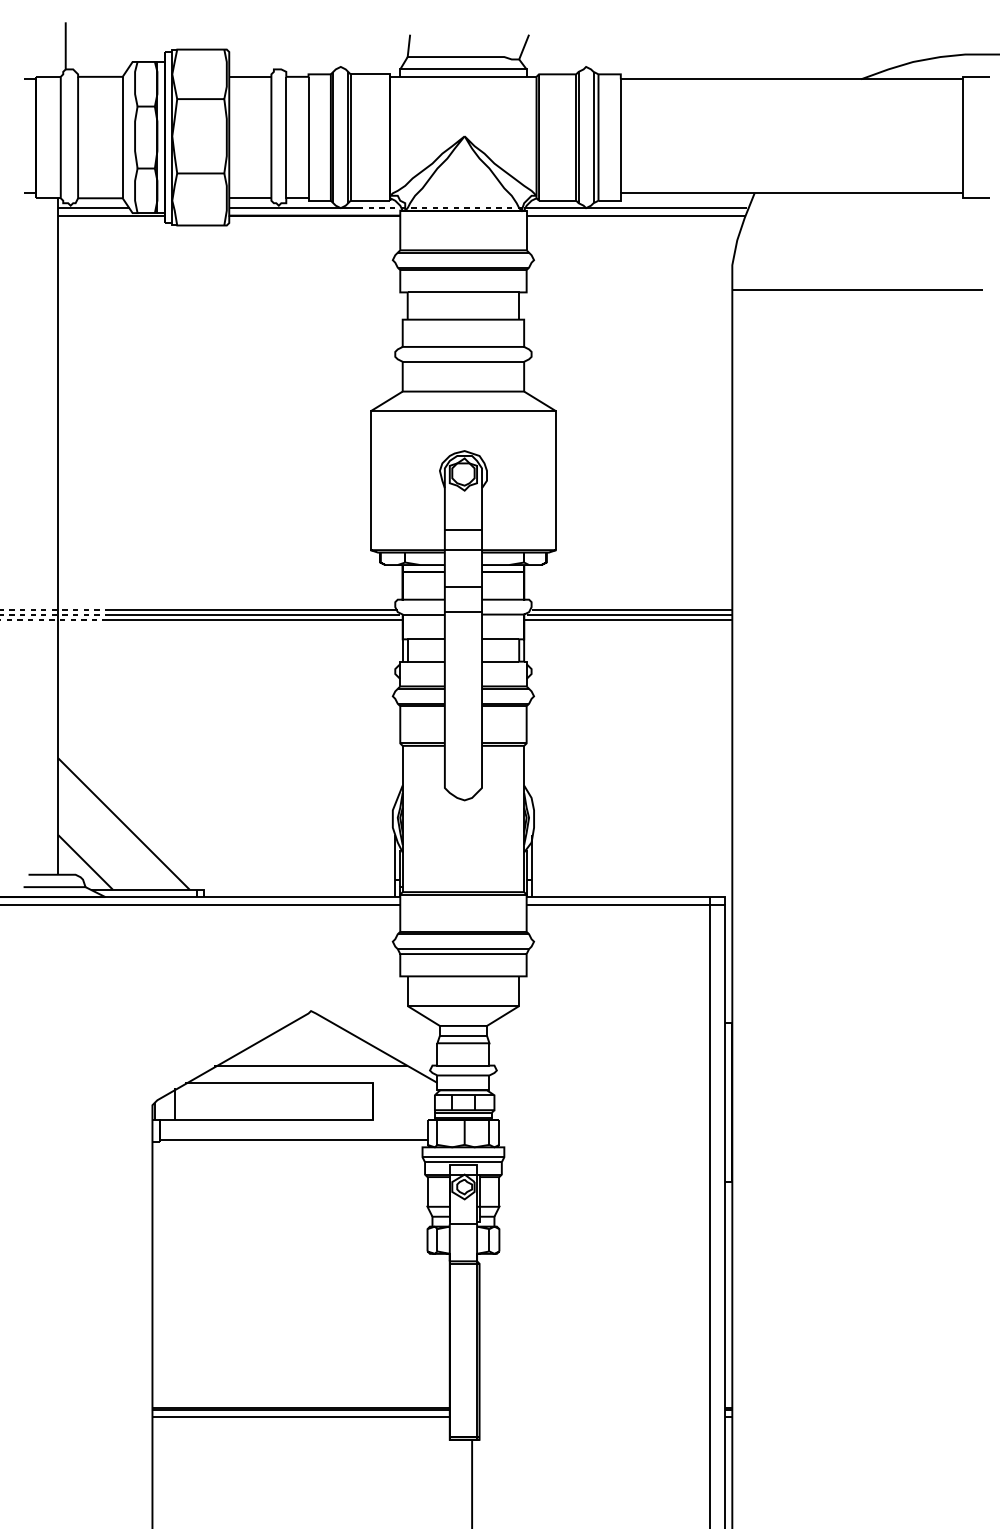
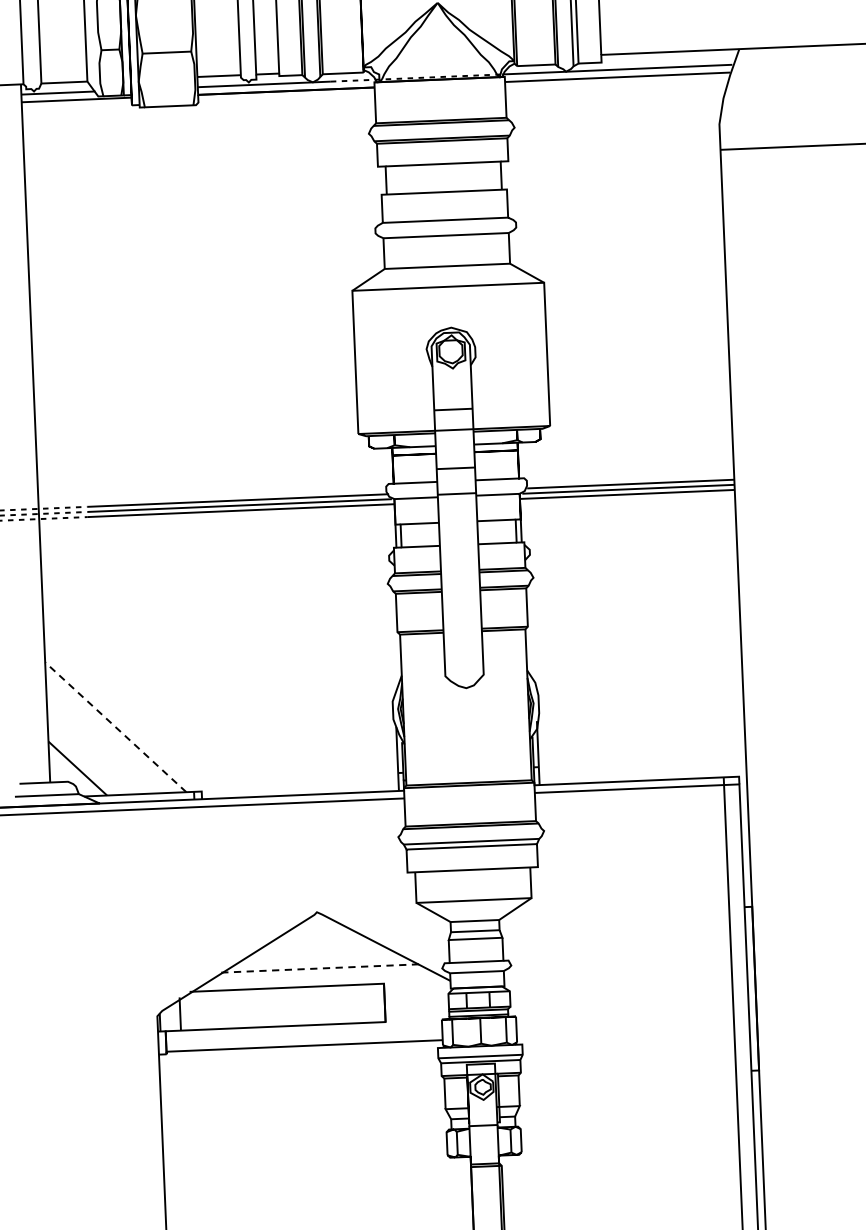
line: (123, 823) -> (115, 726), solid -> dashed
line: (311, 1065) -> (319, 968), solid -> dashed

